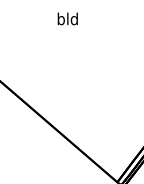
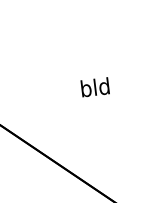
text: (67, 18) -> (94, 86), moved

